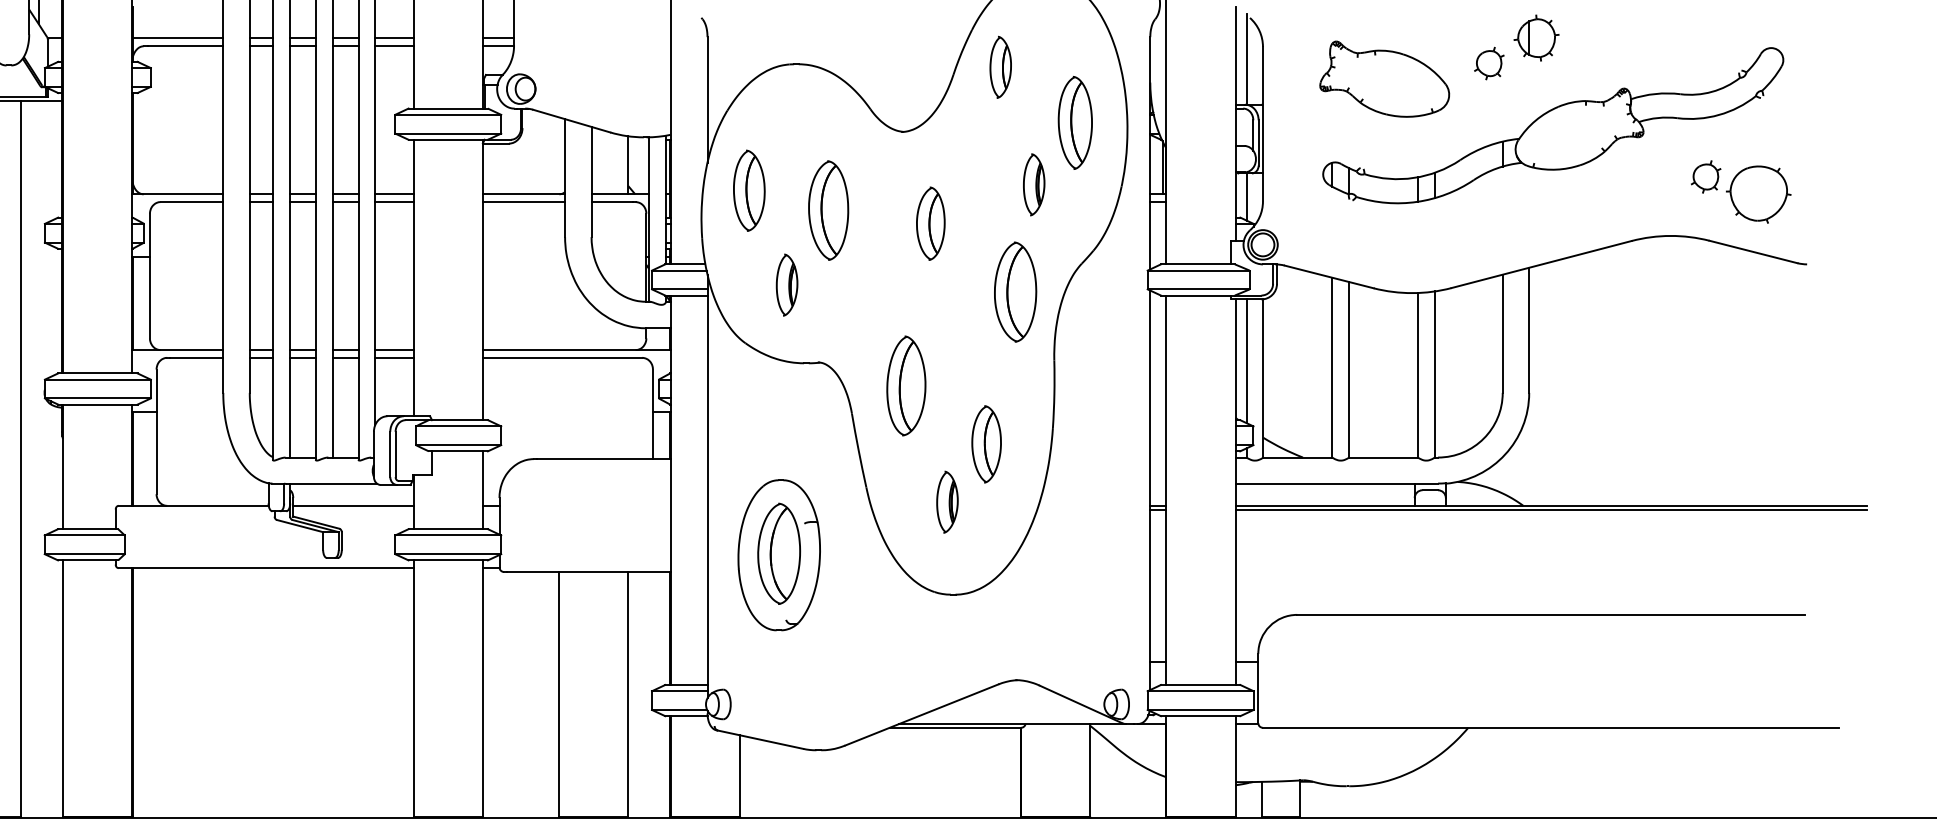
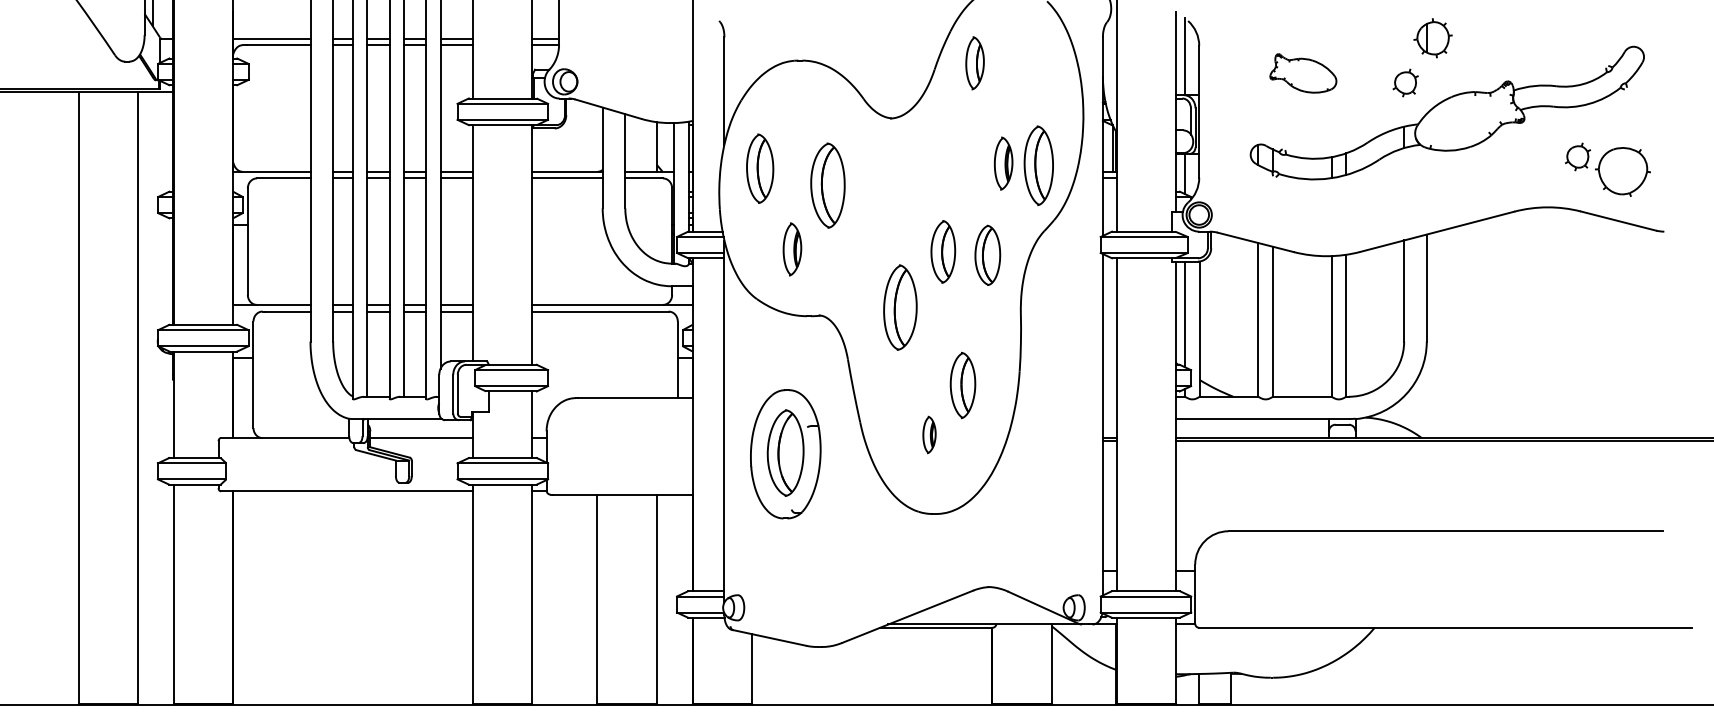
part: (1489, 62) -> (1405, 82), moved
part: (1384, 79) -> (1303, 73), size x0.6
part: (1074, 122) -> (1038, 165), moved
part: (931, 223) -> (943, 251), moved
part: (1015, 292) -> (987, 255), size x0.7
part: (906, 385) -> (900, 307), moved
part: (947, 501) -> (929, 434), size x0.7
part: (778, 555) -> (785, 454), moved

